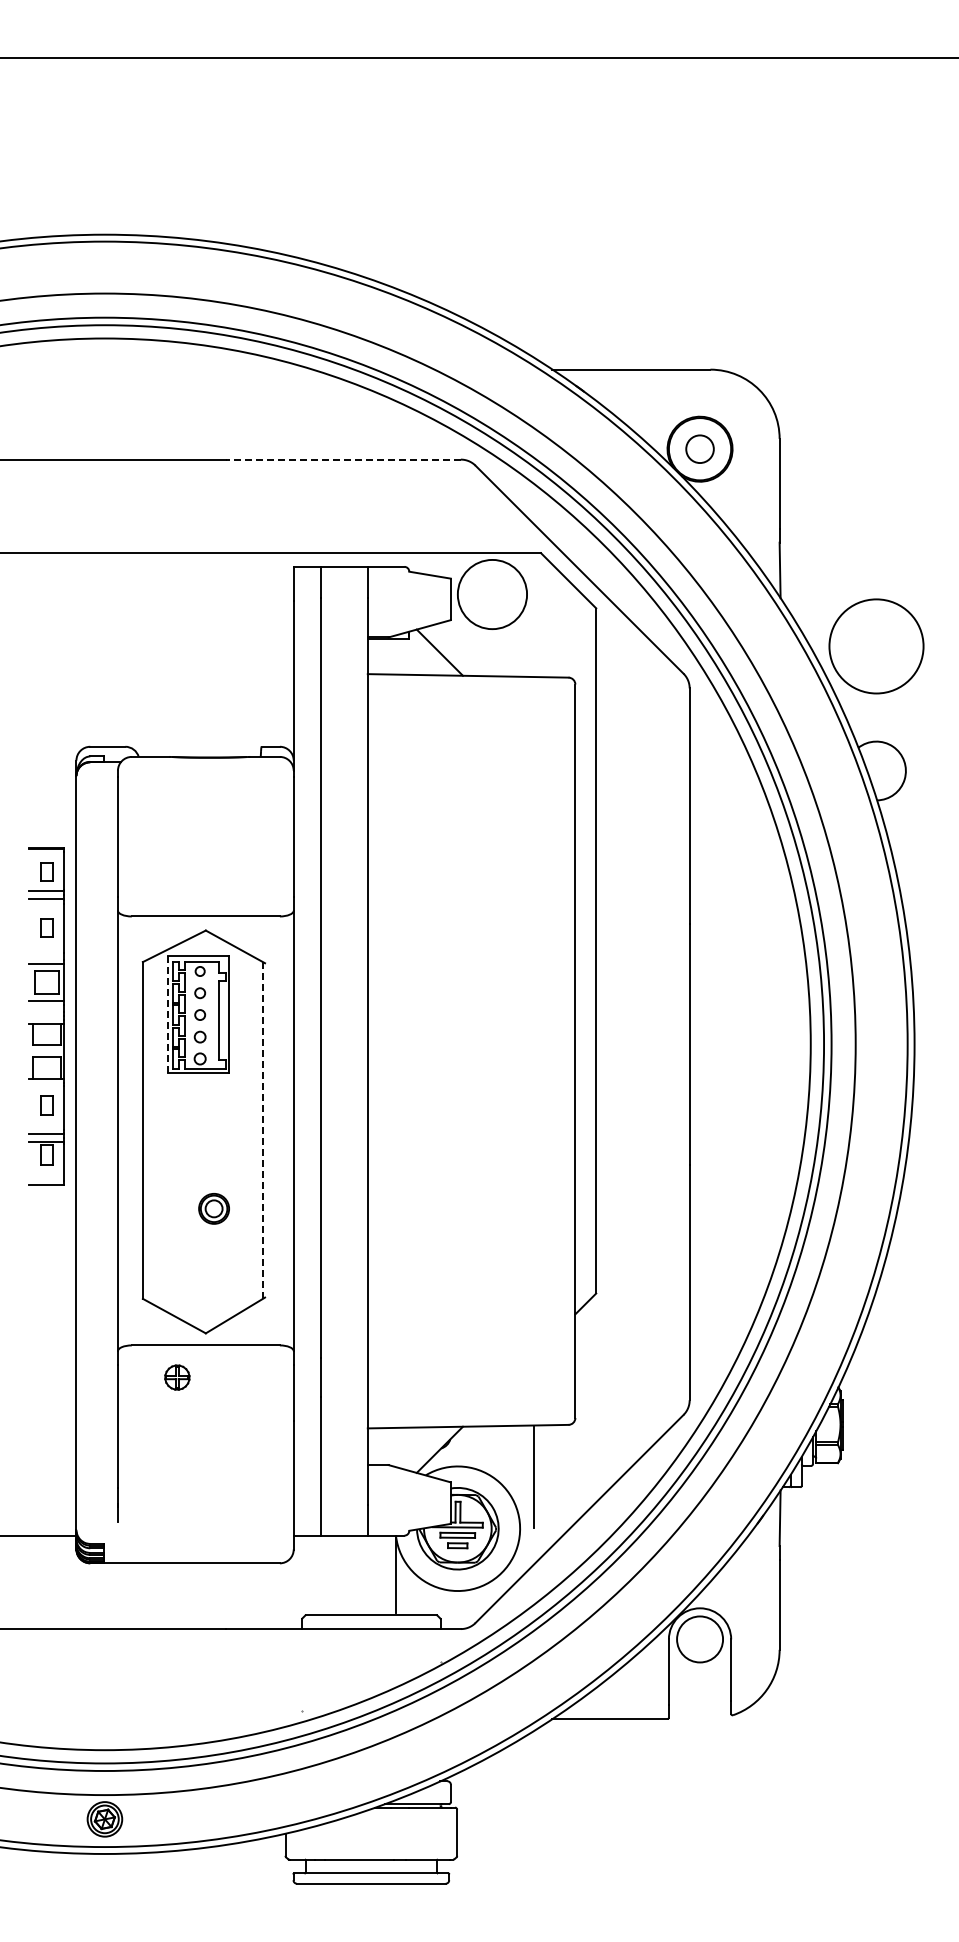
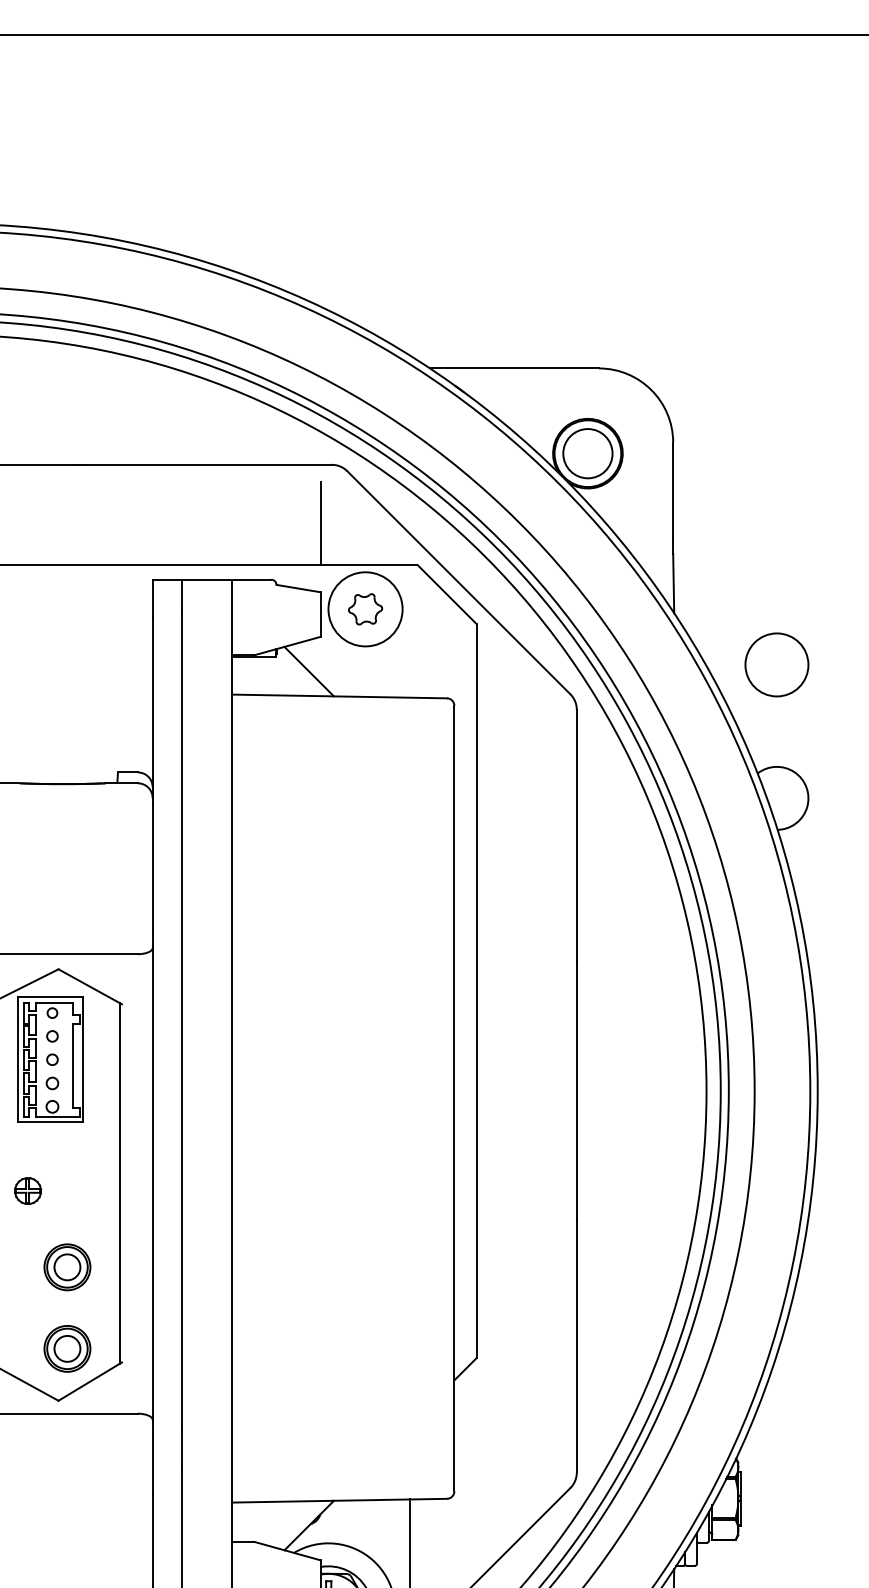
circle: (700, 449) -> (588, 453), size x1.67
line: (343, 459) -> (205, 464), dashed -> solid
line: (450, 514) -> (320, 523), added
part: (492, 594) -> (365, 609), added
circle: (876, 646) -> (776, 665), size x0.62
line: (168, 1014) -> (18, 1059), dashed -> solid
line: (263, 1130) -> (120, 1183), dashed -> solid
part: (213, 1208) -> (66, 1267), size x1.43
part: (213, 1284) -> (66, 1348), added
part: (177, 1377) -> (28, 1190), moved

